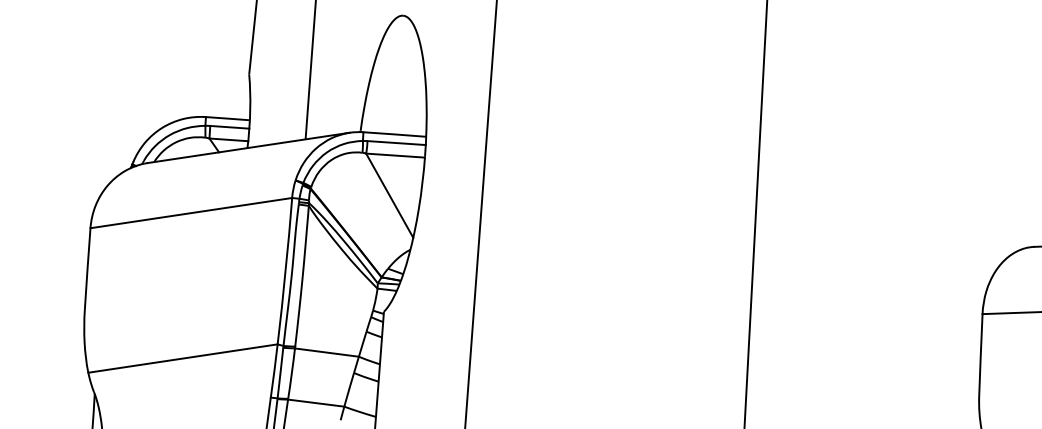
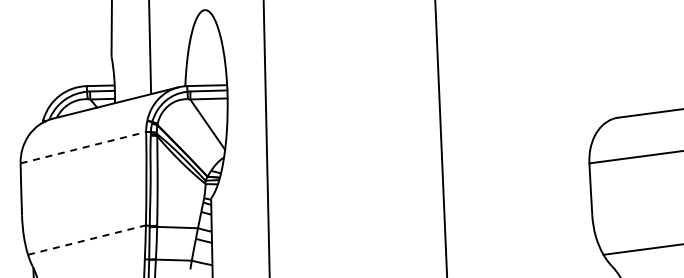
line: (191, 212) -> (83, 147), solid -> dashed
line: (183, 359) -> (87, 240), solid -> dashed

